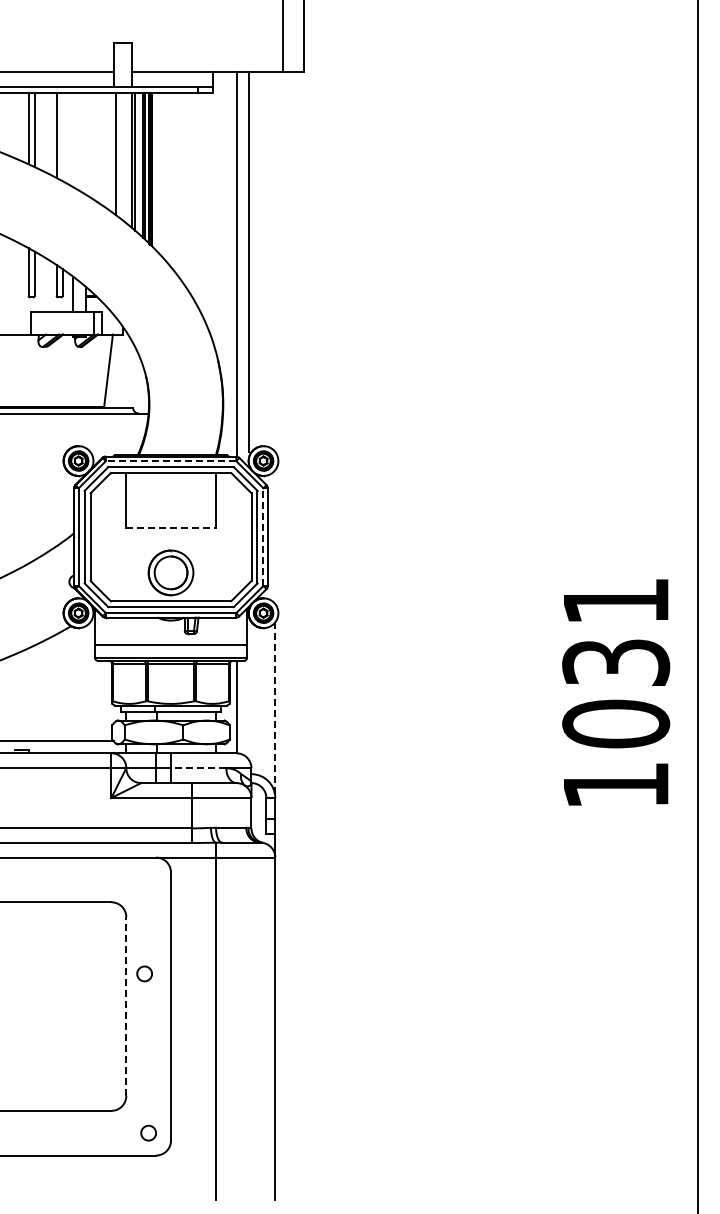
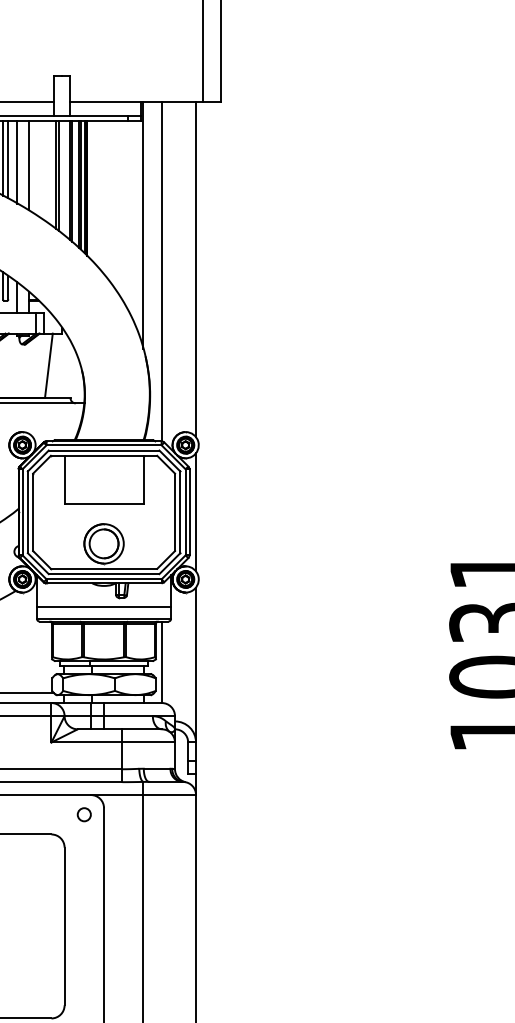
line: (62, 137) -> (8, 159), added
line: (72, 140) -> (17, 162), added
line: (85, 143) -> (28, 165), added
line: (120, 155) -> (59, 175), added
line: (215, 211) -> (143, 225), added
line: (249, 261) -> (196, 269), moved
line: (170, 461) -> (103, 445), dashed -> solid
line: (171, 528) -> (104, 504), dashed -> solid
line: (263, 537) -> (185, 512), dashed -> solid
line: (275, 537) -> (196, 512), added
line: (275, 710) -> (196, 665), dashed -> solid
line: (198, 768) -> (128, 716), dashed -> solid
circle: (144, 973) -> (84, 814), moved
line: (126, 1006) -> (64, 926), dashed -> solid

